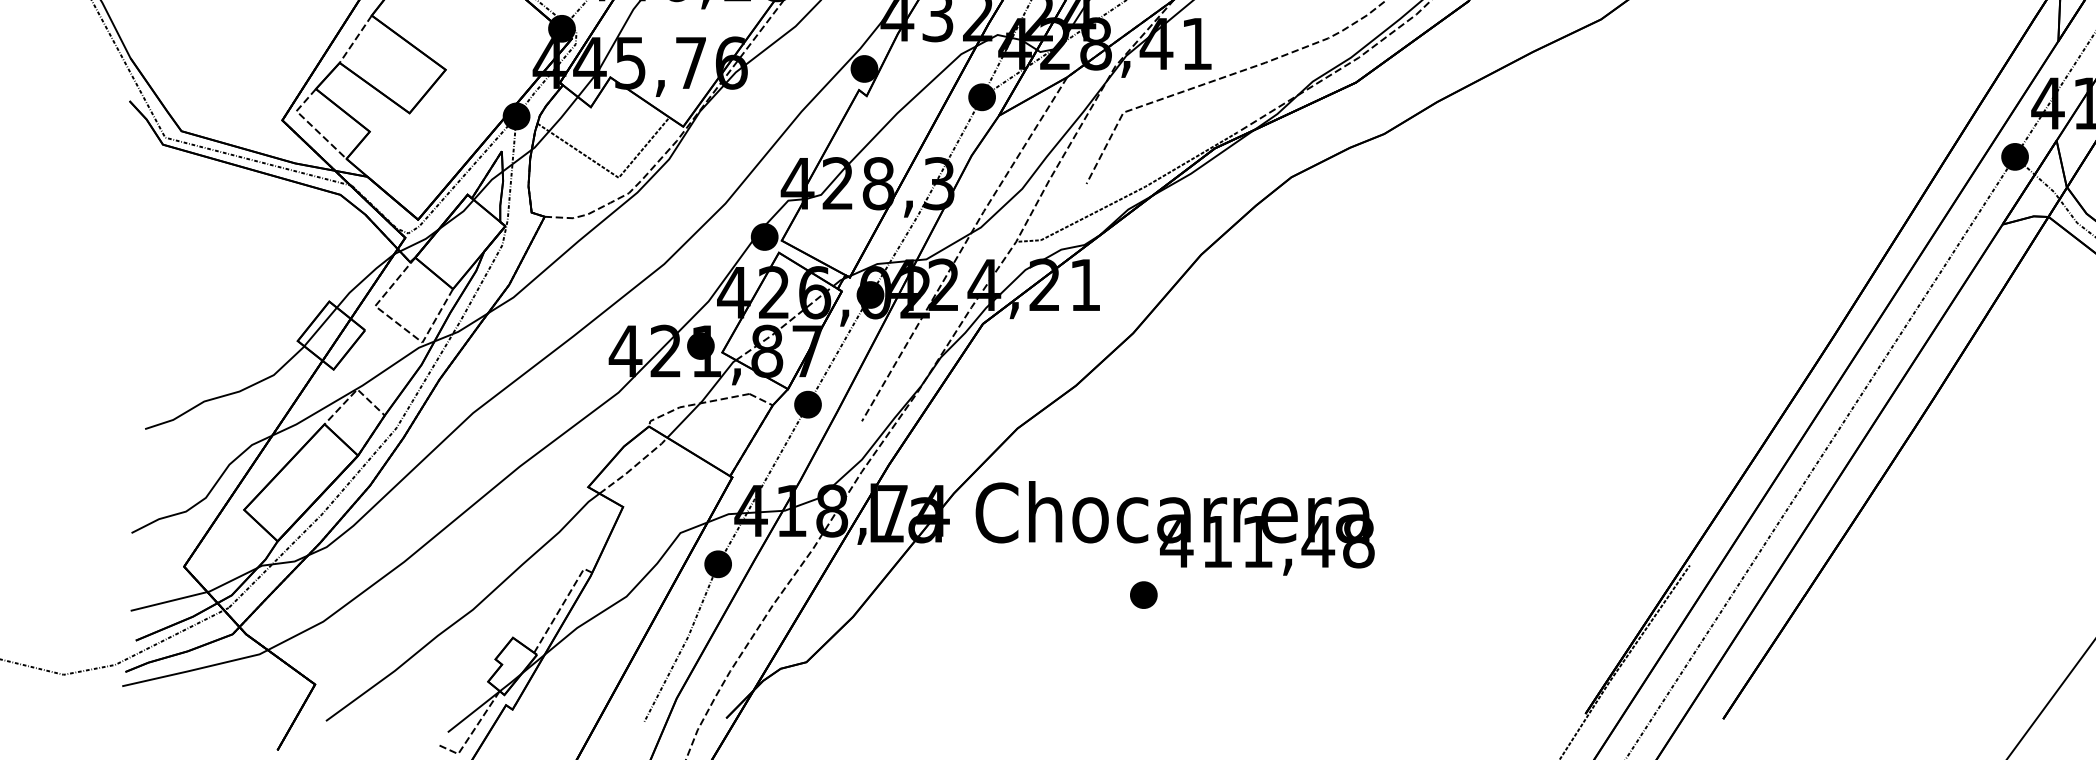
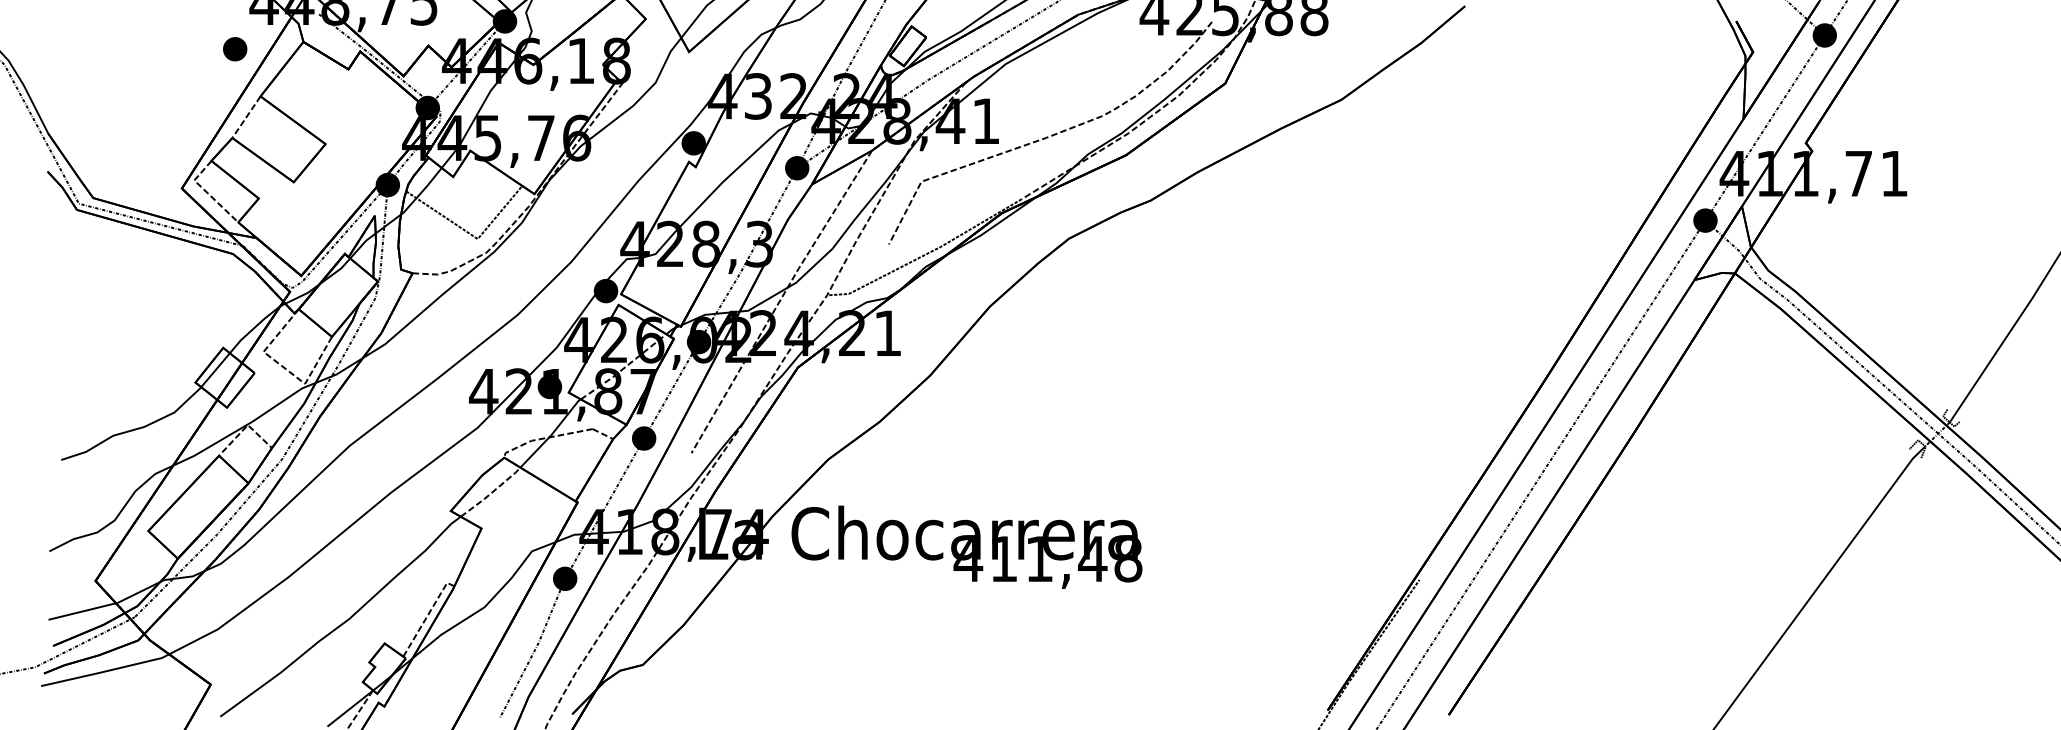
part: (1143, 594) -> (939, 605), removed

